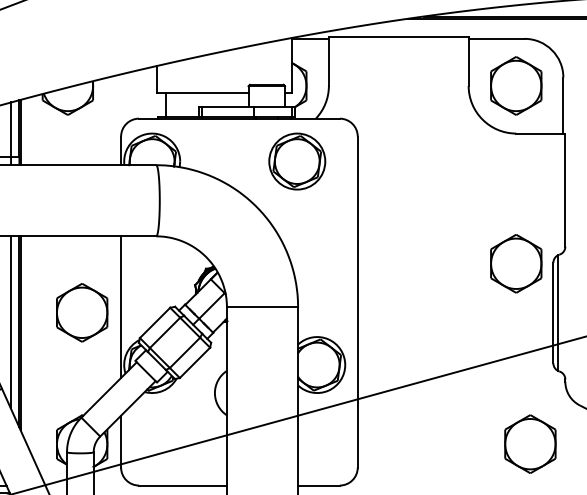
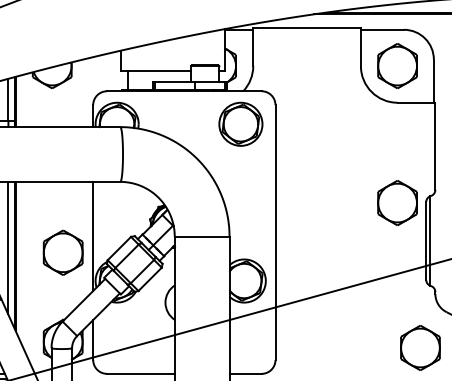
part: (296, 160) -> (240, 123), moved
part: (81, 312) -> (62, 252), moved
part: (530, 443) -> (420, 347), moved

